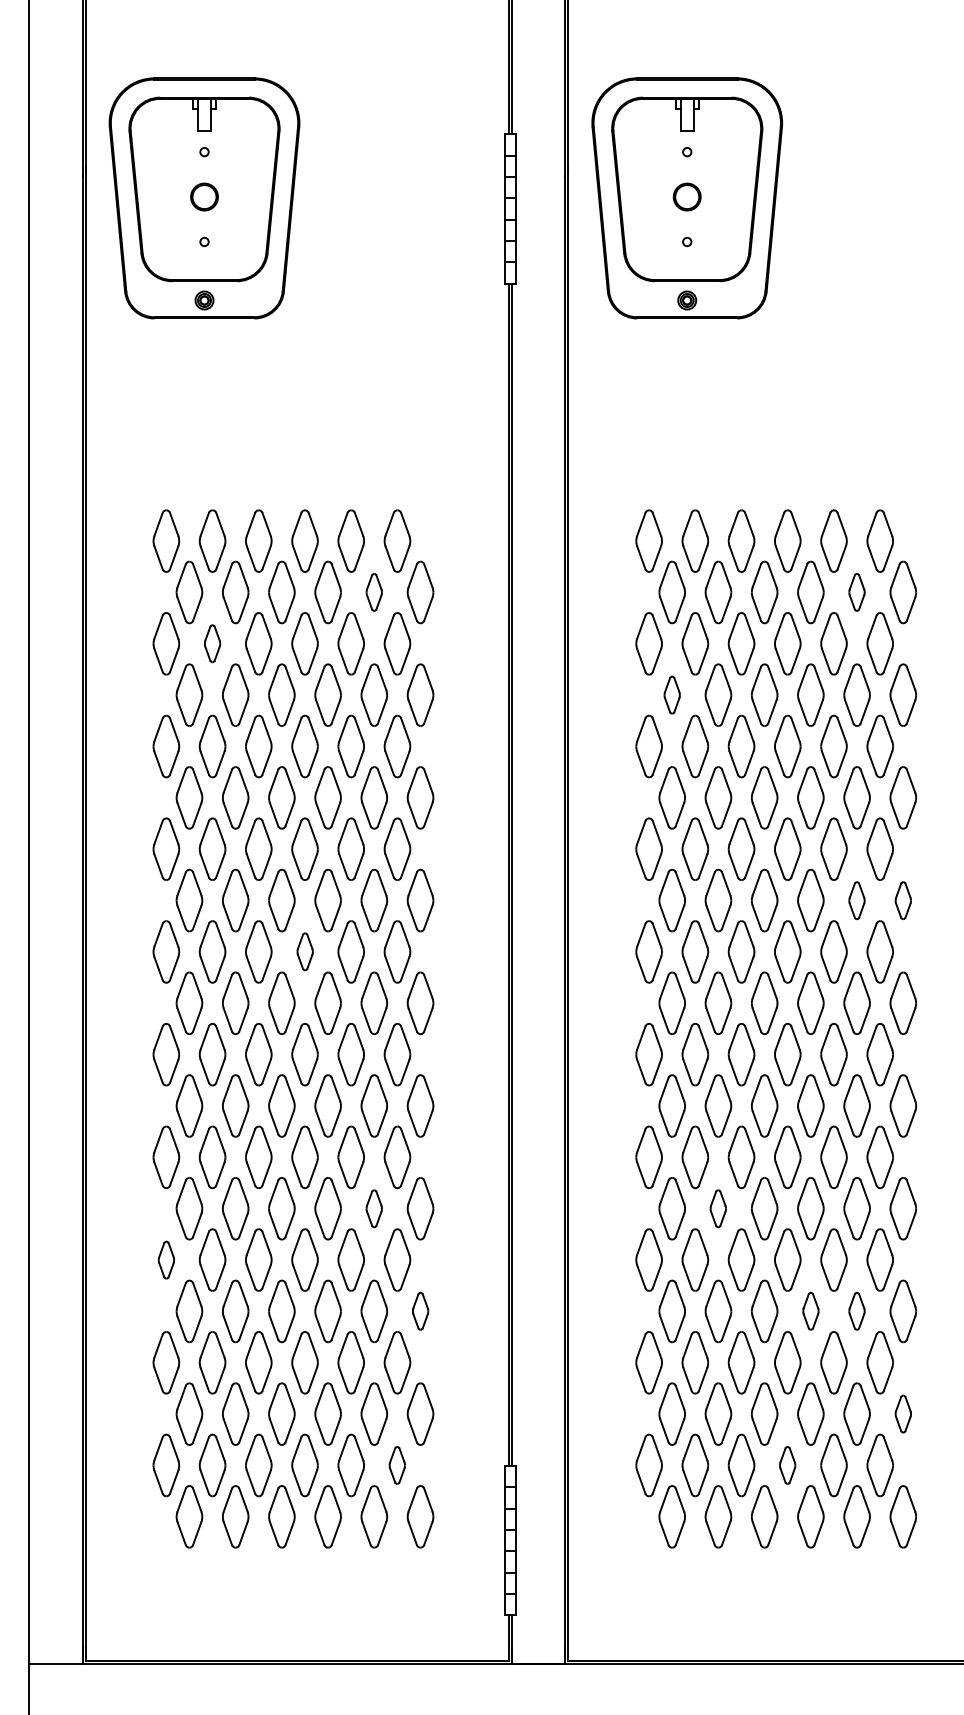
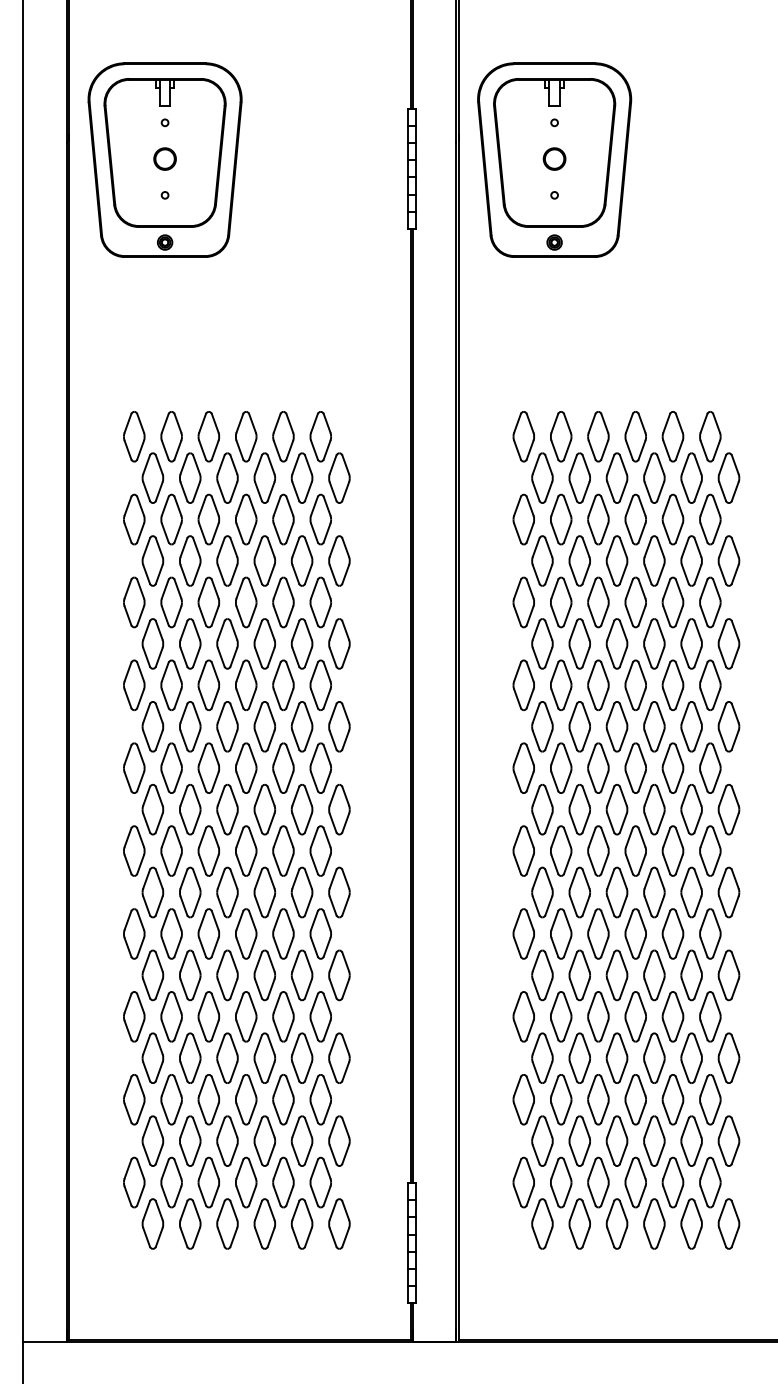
part: (373, 591) -> (301, 477), size x1.67
part: (856, 591) -> (691, 477), size x1.67
part: (212, 643) -> (171, 519), size x1.67
part: (672, 694) -> (542, 560), size x1.67
part: (856, 900) -> (691, 726), size x1.67
part: (902, 900) -> (728, 726), size x1.67
part: (305, 951) -> (246, 767), size x1.67
part: (373, 1208) -> (301, 975), size x1.67
part: (718, 1208) -> (579, 975), size x1.67
part: (166, 1259) -> (134, 1016), size x1.67
part: (420, 1310) -> (339, 1057), size x1.67
part: (811, 1310) -> (654, 1057), size x1.67
part: (856, 1310) -> (691, 1057), size x1.67
part: (902, 1413) -> (728, 1140), size x1.67
part: (397, 1465) -> (320, 1182), size x1.67
part: (787, 1465) -> (635, 1182), size x1.67

